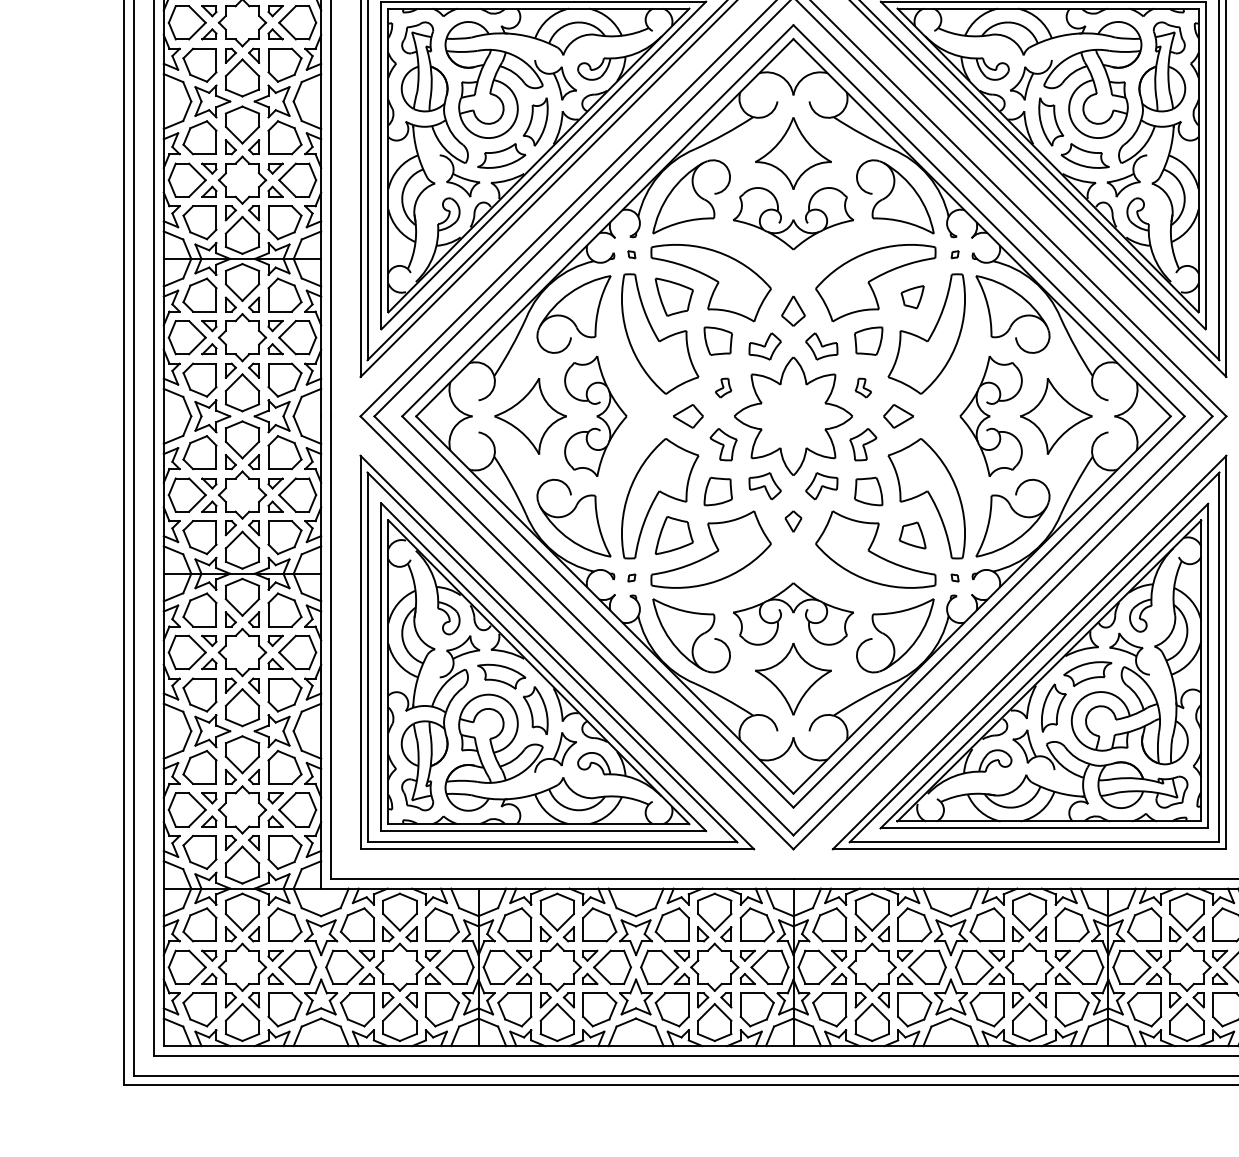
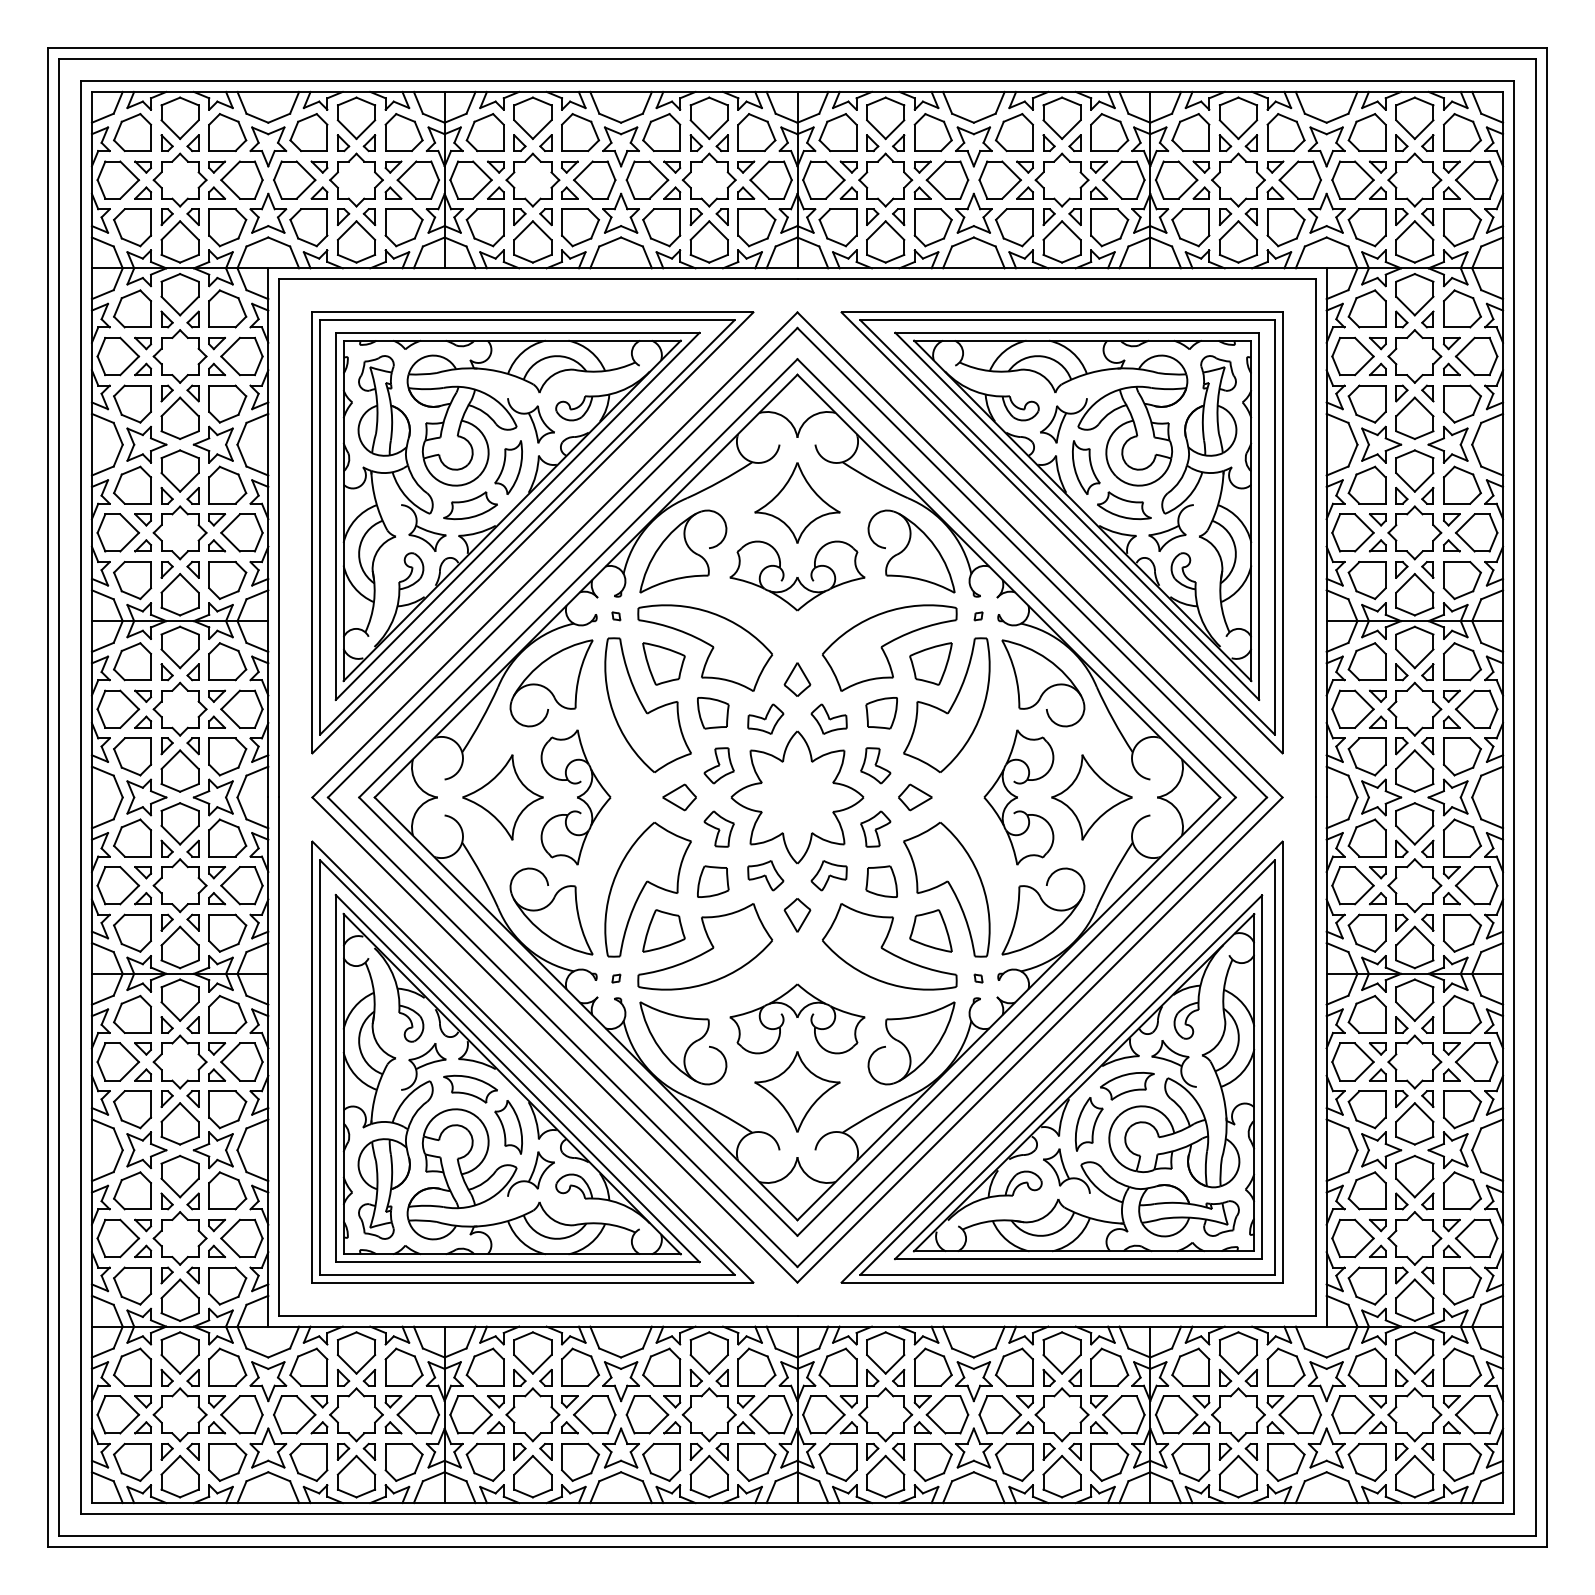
part: (912, 296) -> (930, 663), size x1.67
part: (722, 387) -> (718, 765), size x1.67
part: (863, 387) -> (875, 765), size x1.67
part: (793, 521) -> (797, 915), size x1.43
part: (912, 535) -> (930, 930), size x1.43

